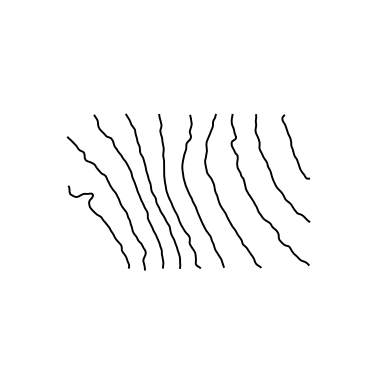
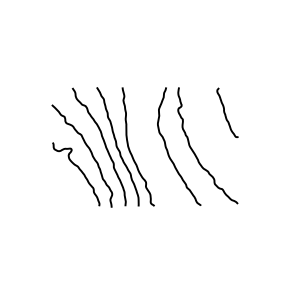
curve: (271, 170) -> (208, 130), removed
curve: (191, 195) -> (147, 150), removed

